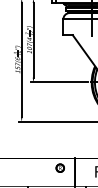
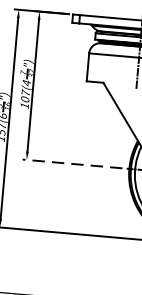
line: (58, 82) -> (70, 163), solid -> dashed

